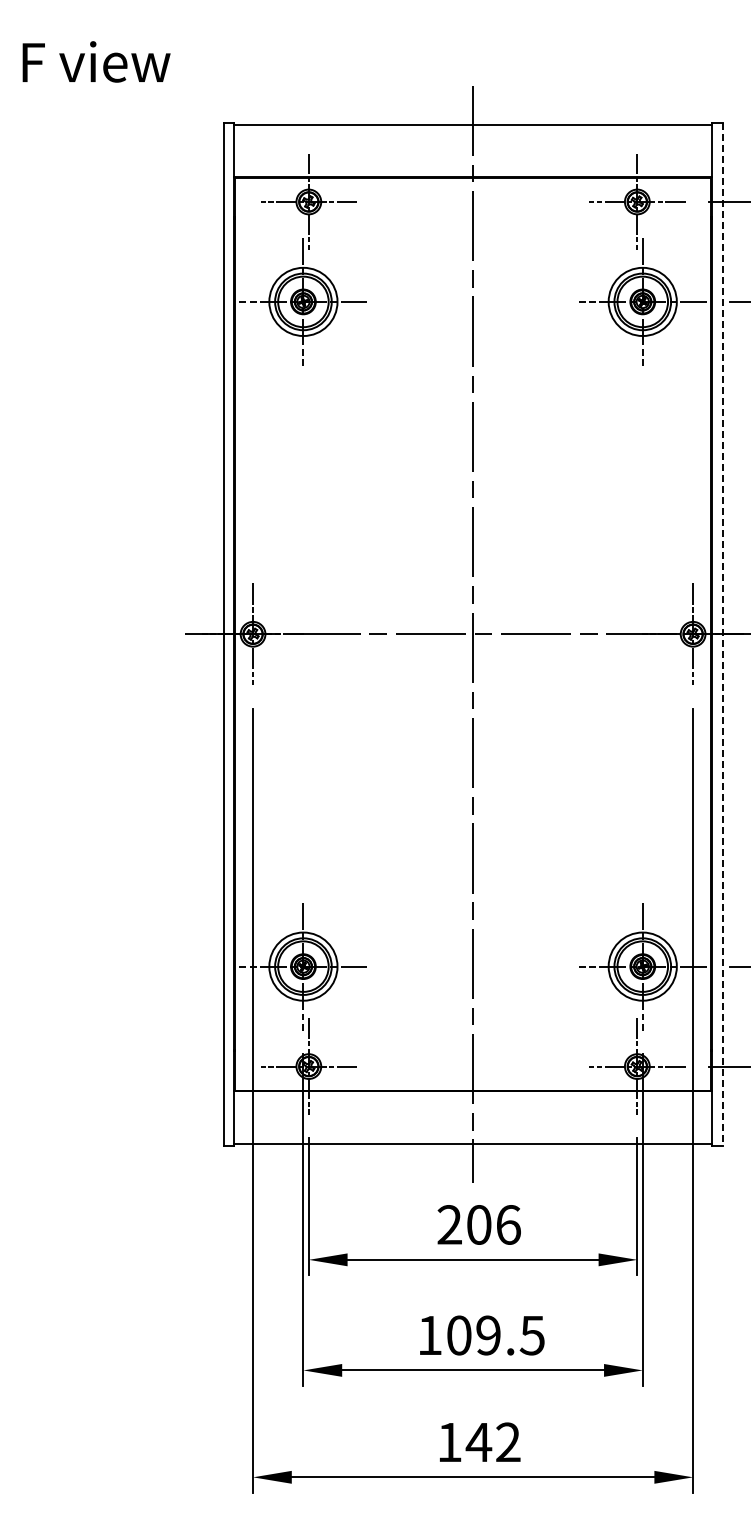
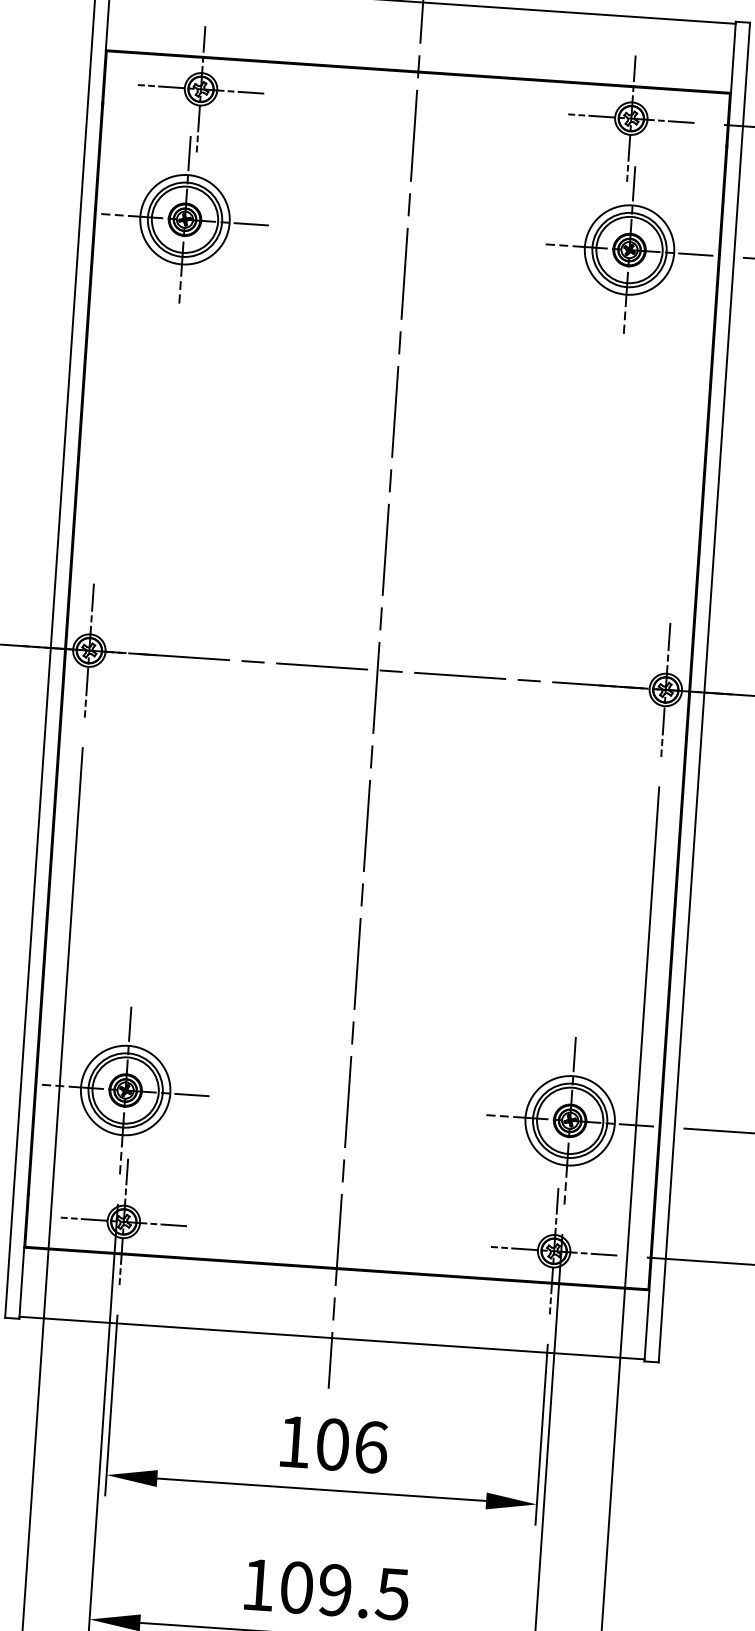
line: (722, 634) -> (704, 692), dashed -> solid
text: (449, 1224) -> (293, 1441), 206 -> 106

